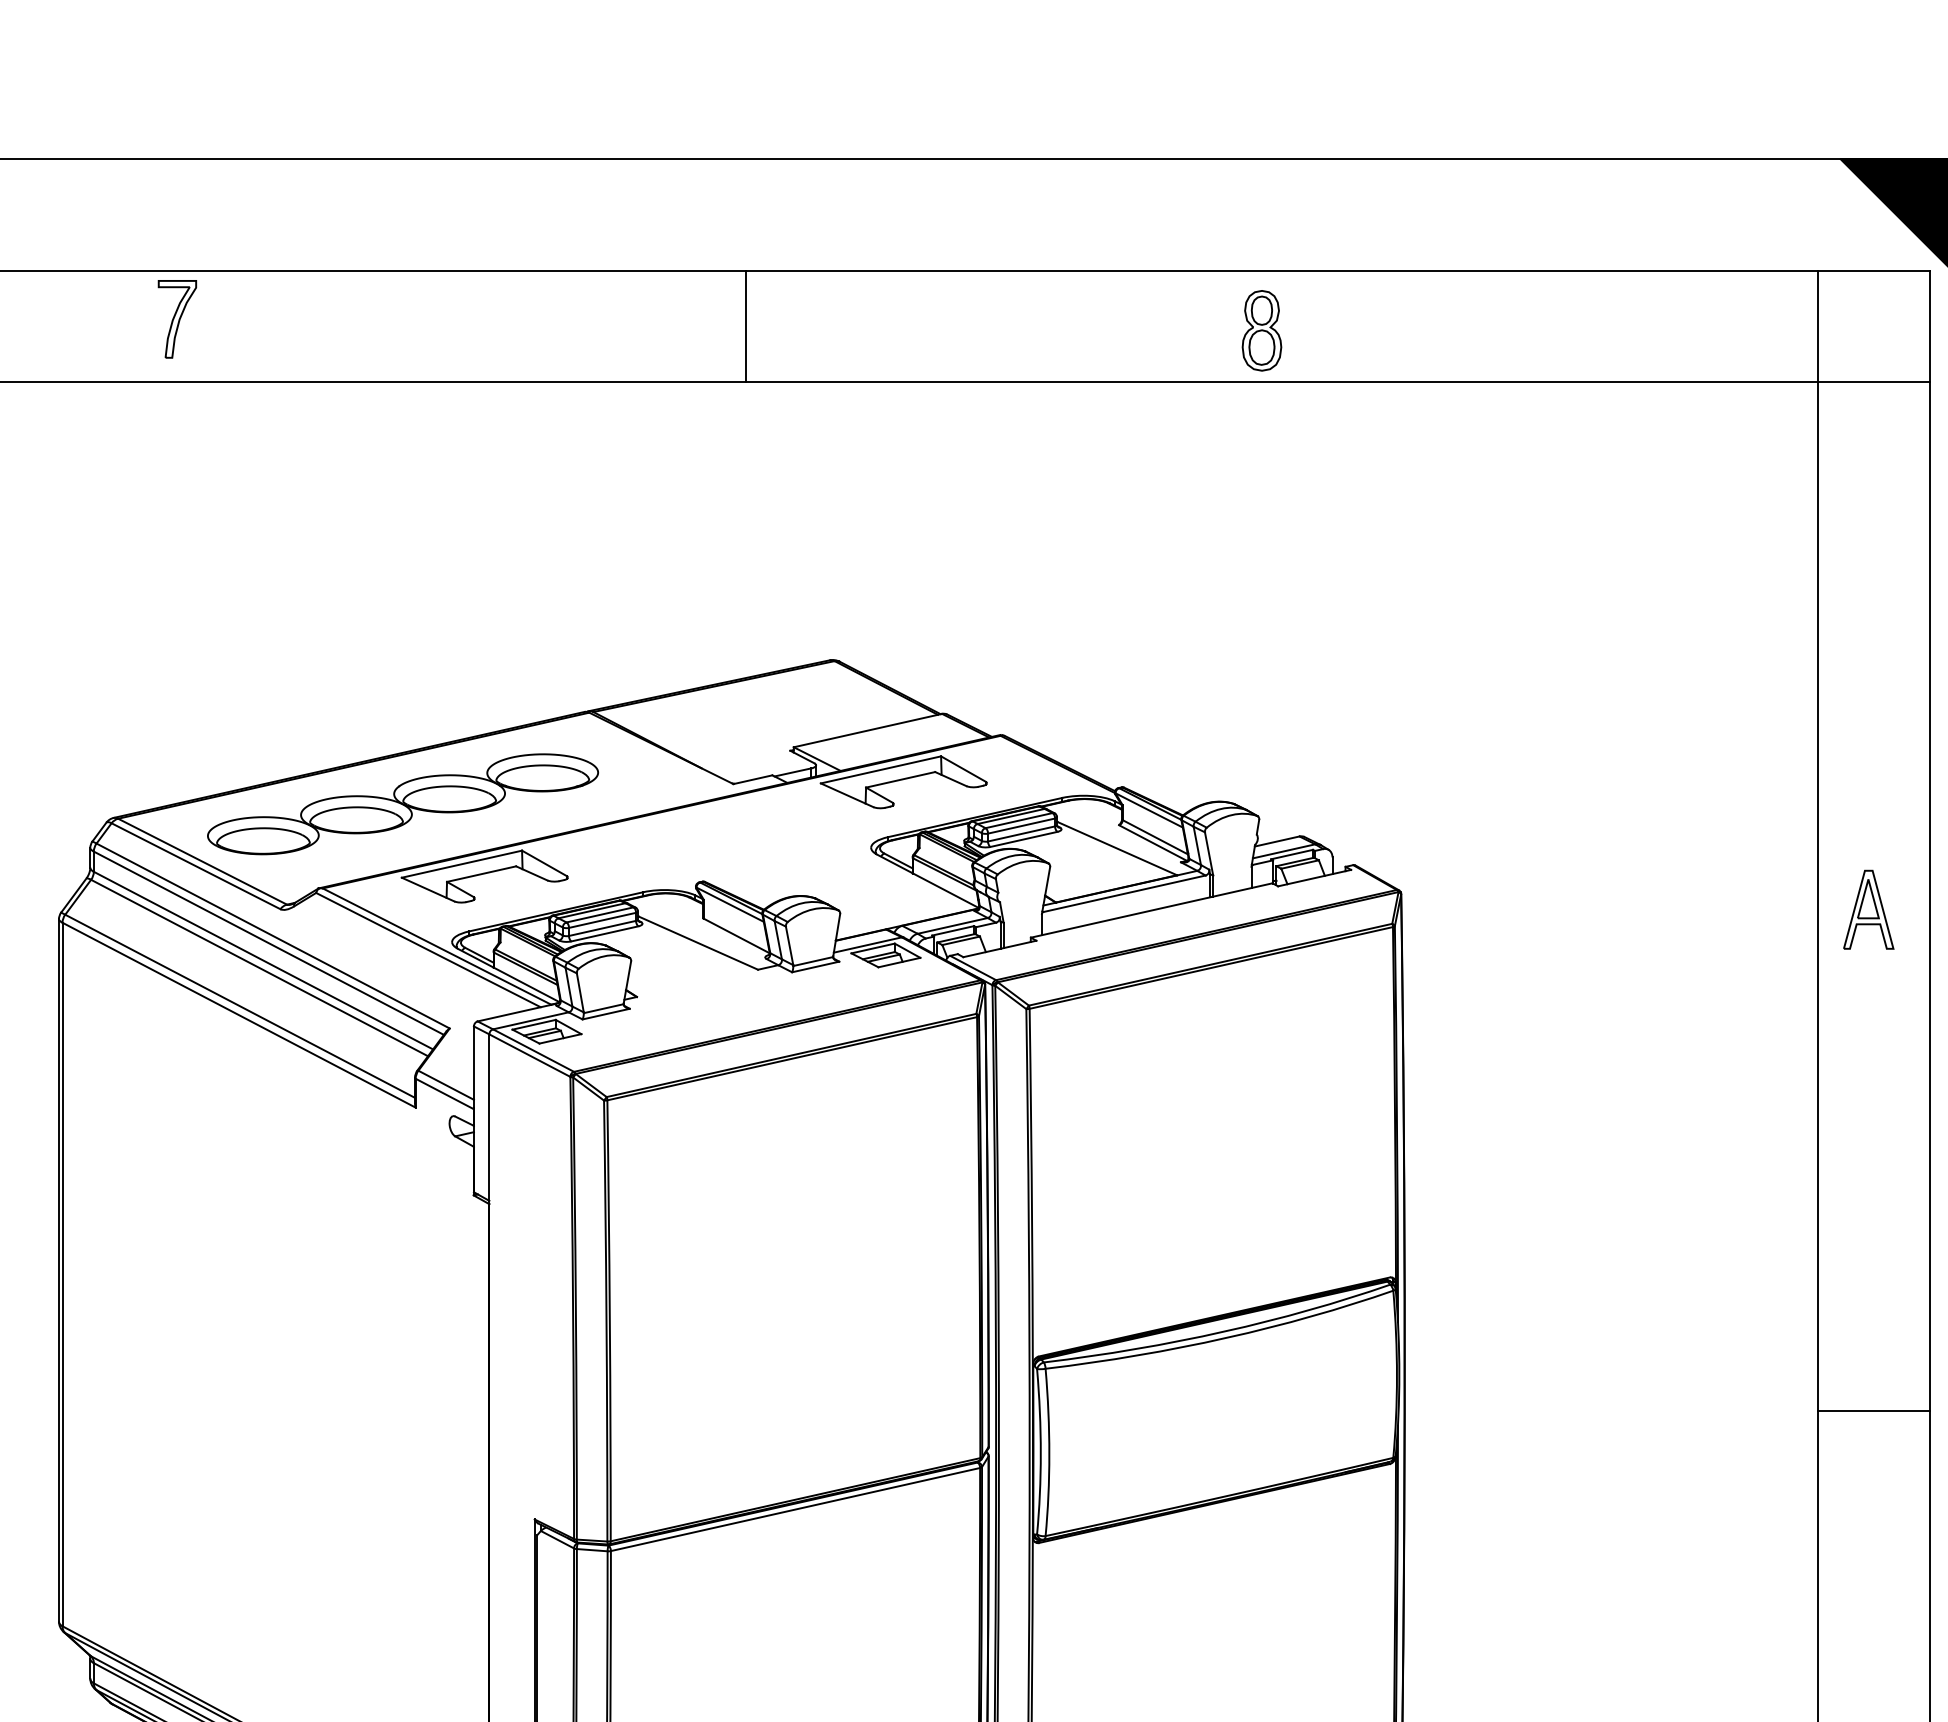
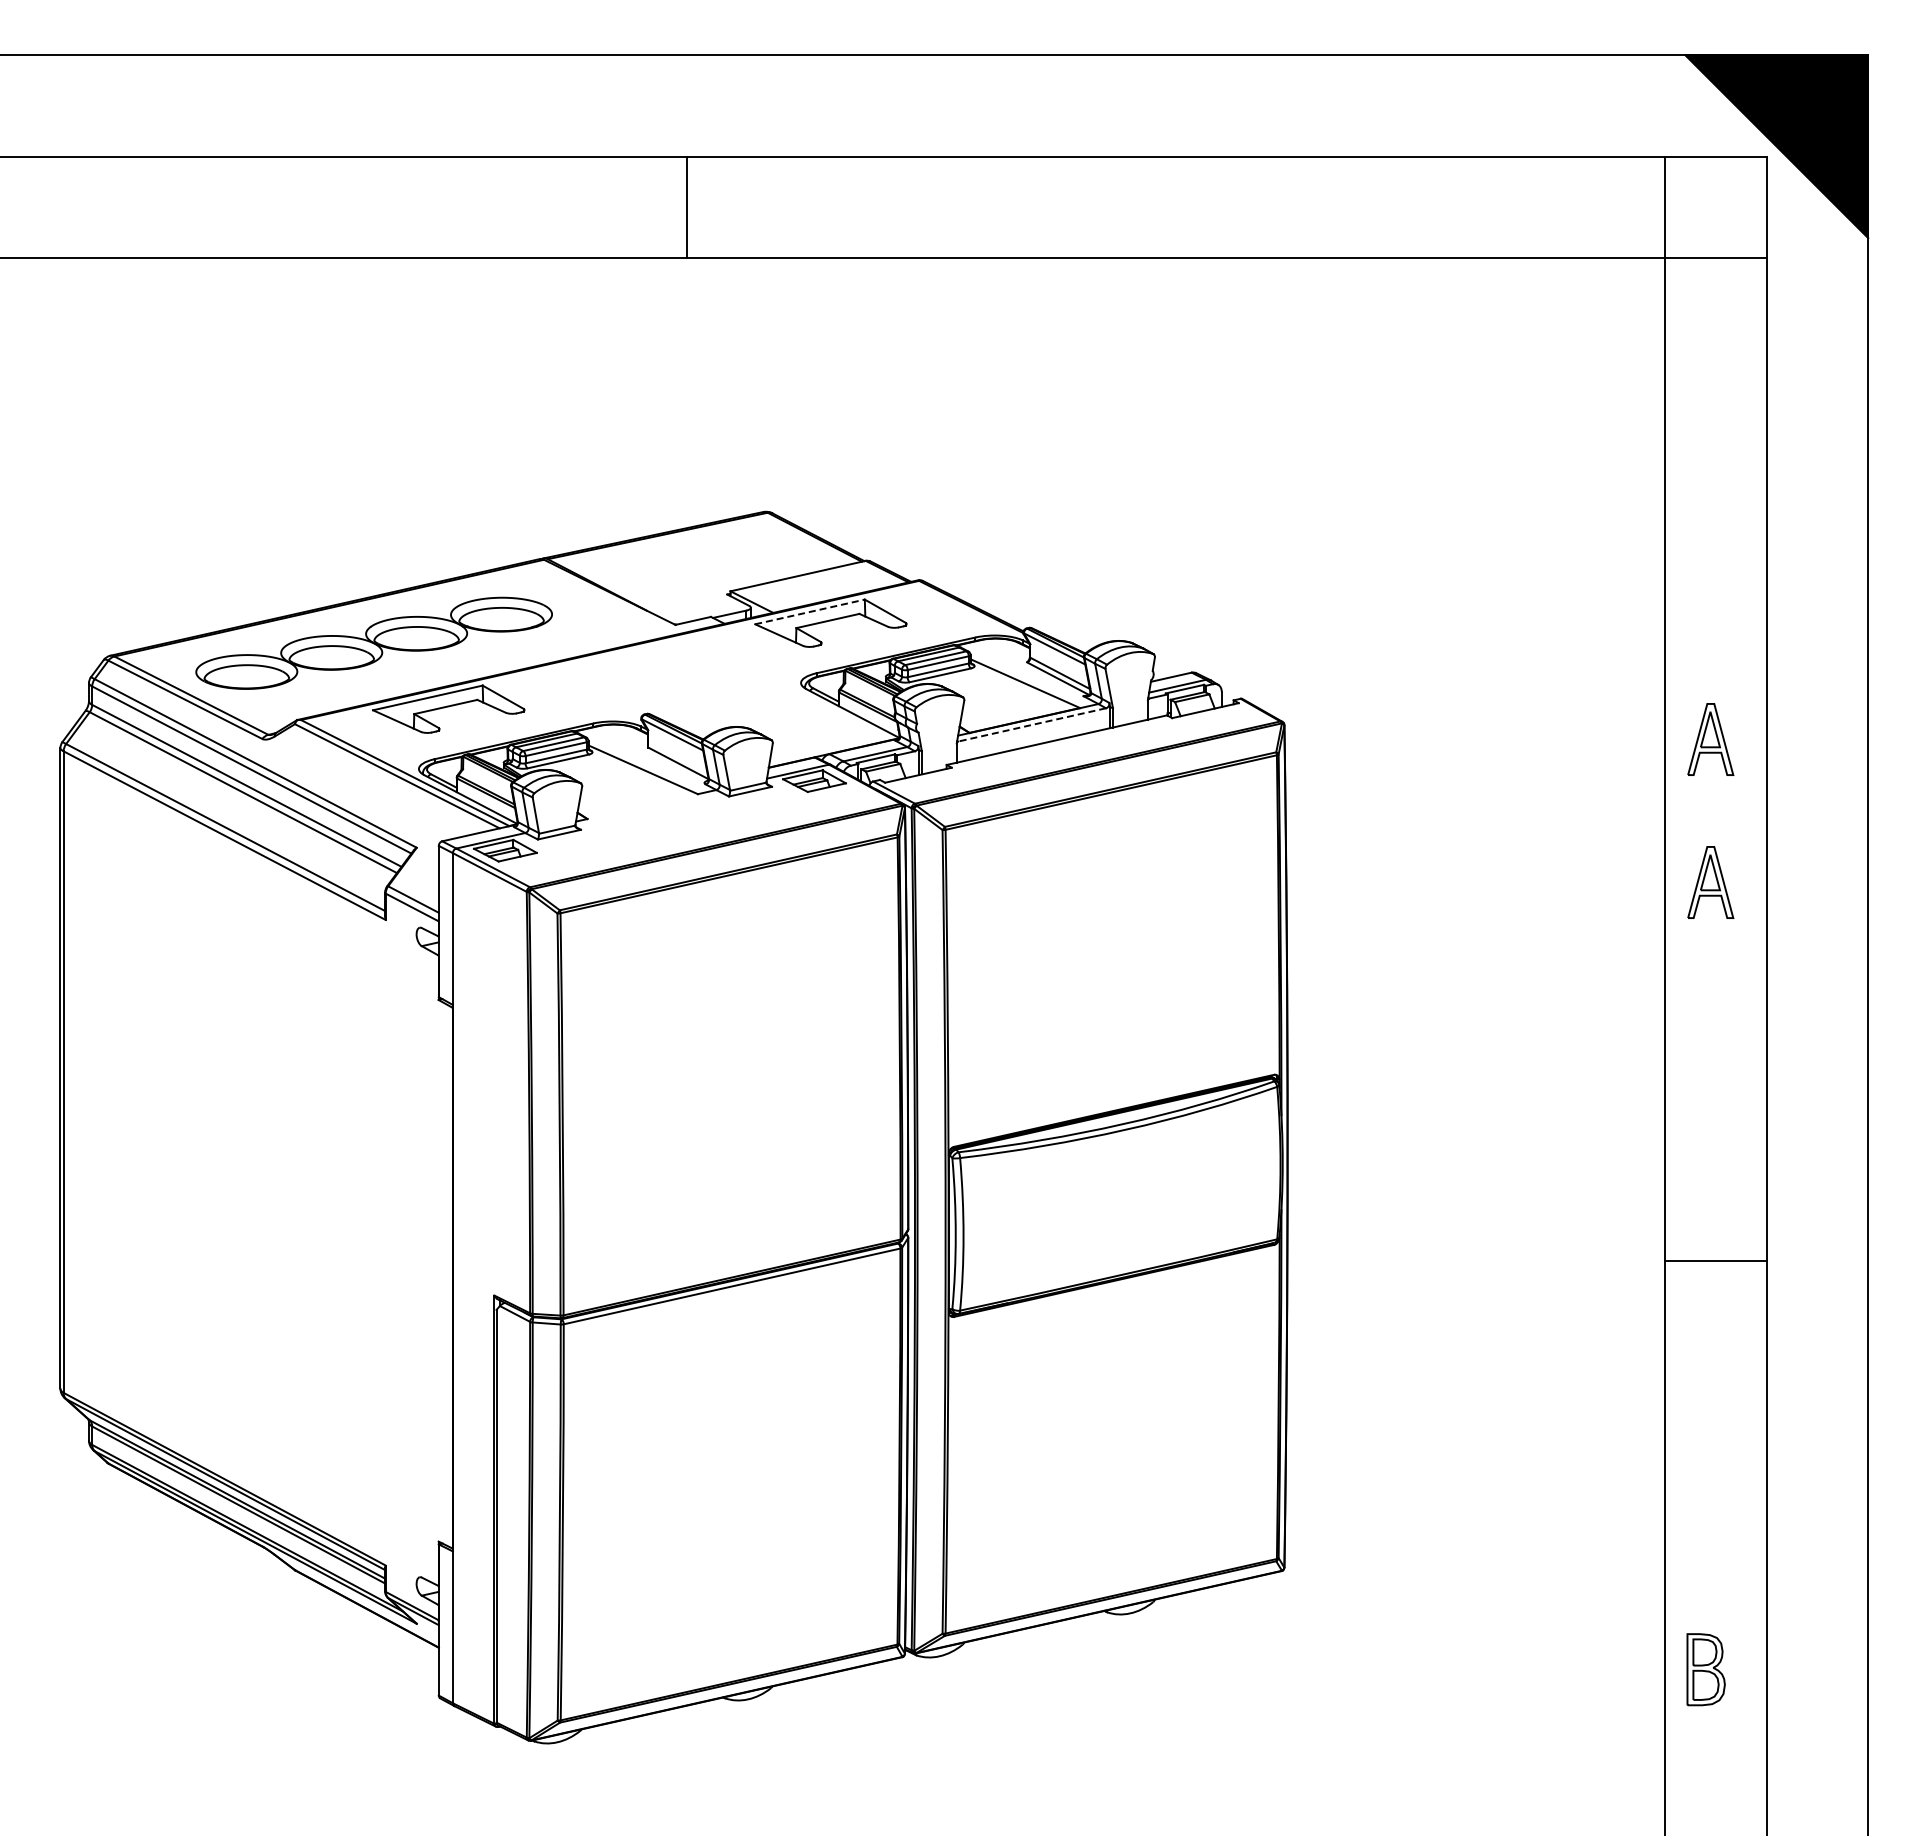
part: (177, 319) -> (168, 201), removed
part: (1262, 330) -> (1157, 211), removed
line: (881, 769) -> (810, 611), solid -> dashed
line: (1124, 893) -> (1032, 724), solid -> dashed
part: (1868, 1066) -> (1710, 882), added
line: (1873, 1412) -> (1715, 1261), moved

